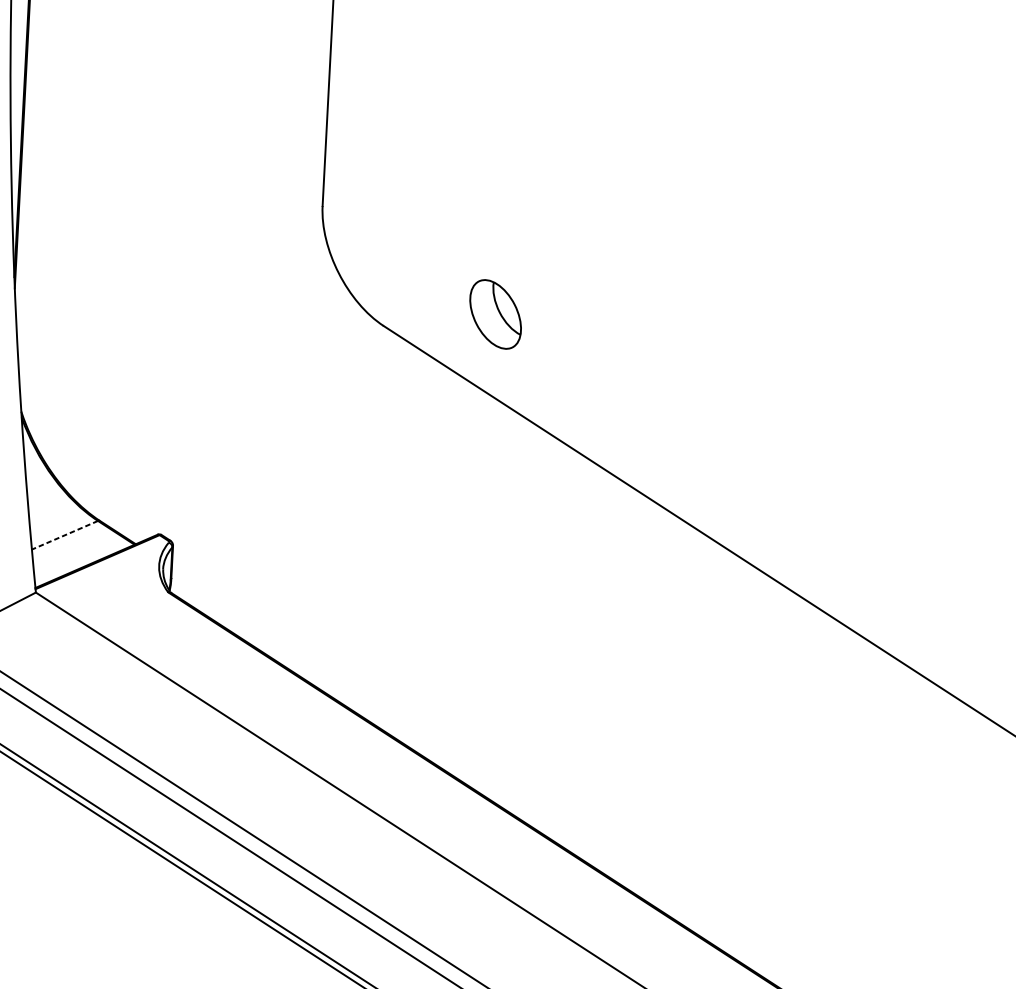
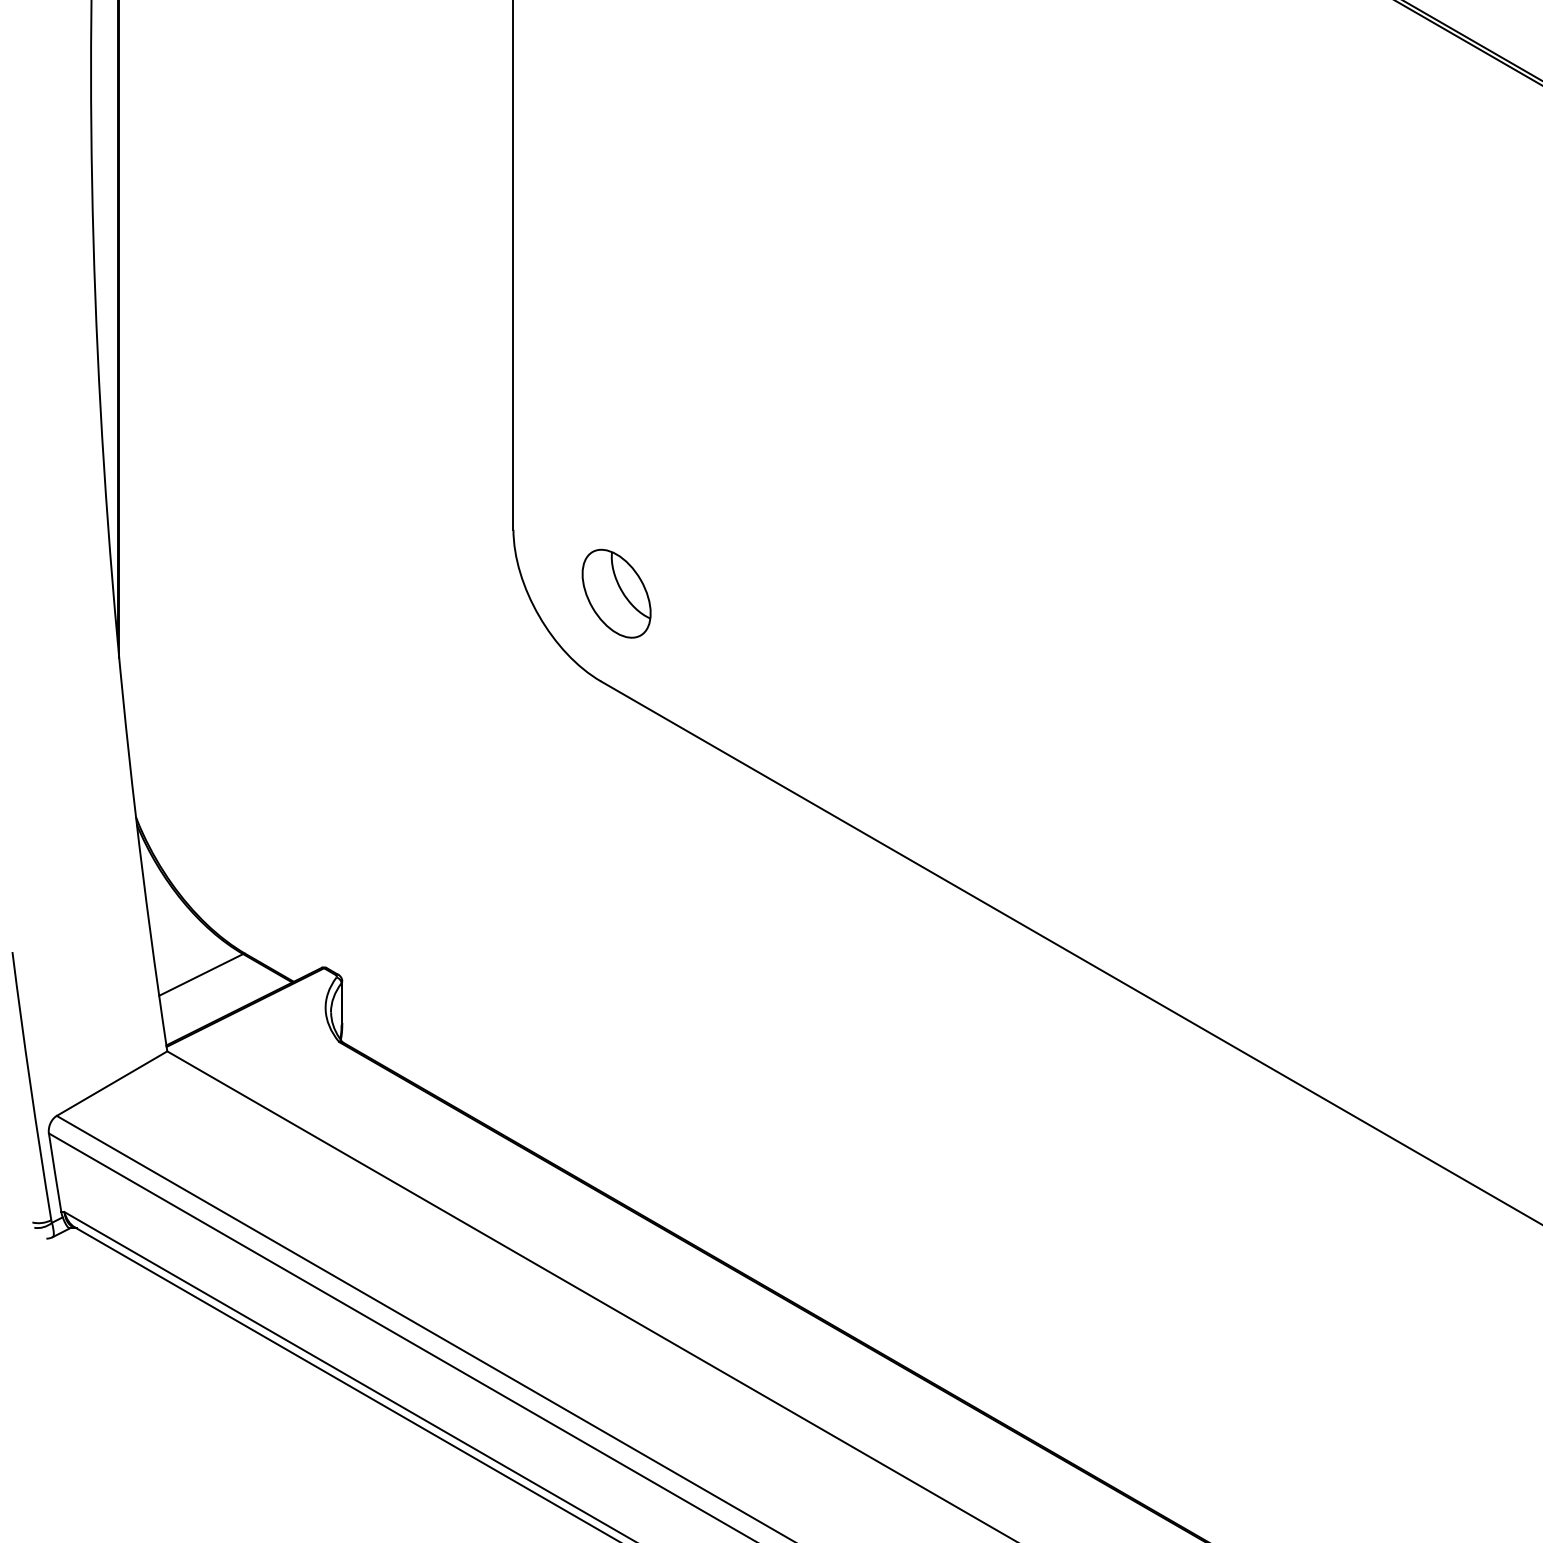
part: (495, 314) -> (616, 593), moved
line: (65, 534) -> (201, 974), dashed -> solid

